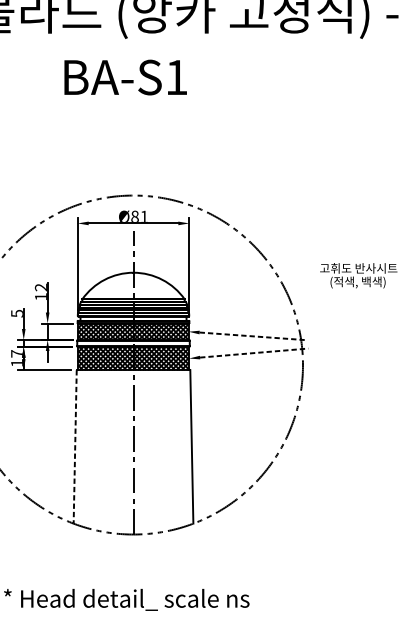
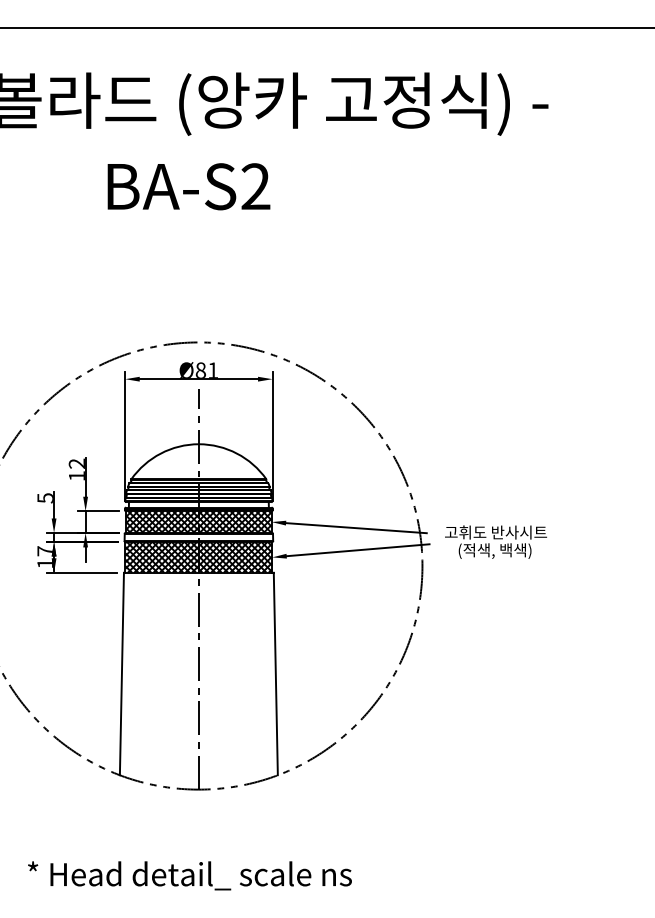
text: (176, 77) -> (255, 186), BA-S1 -> BA-S2
text: (358, 275) -> (495, 541), moved
line: (252, 336) -> (356, 528), dashed -> solid
line: (254, 353) -> (358, 550), dashed -> solid
line: (74, 447) -> (121, 674), dashed -> solid

